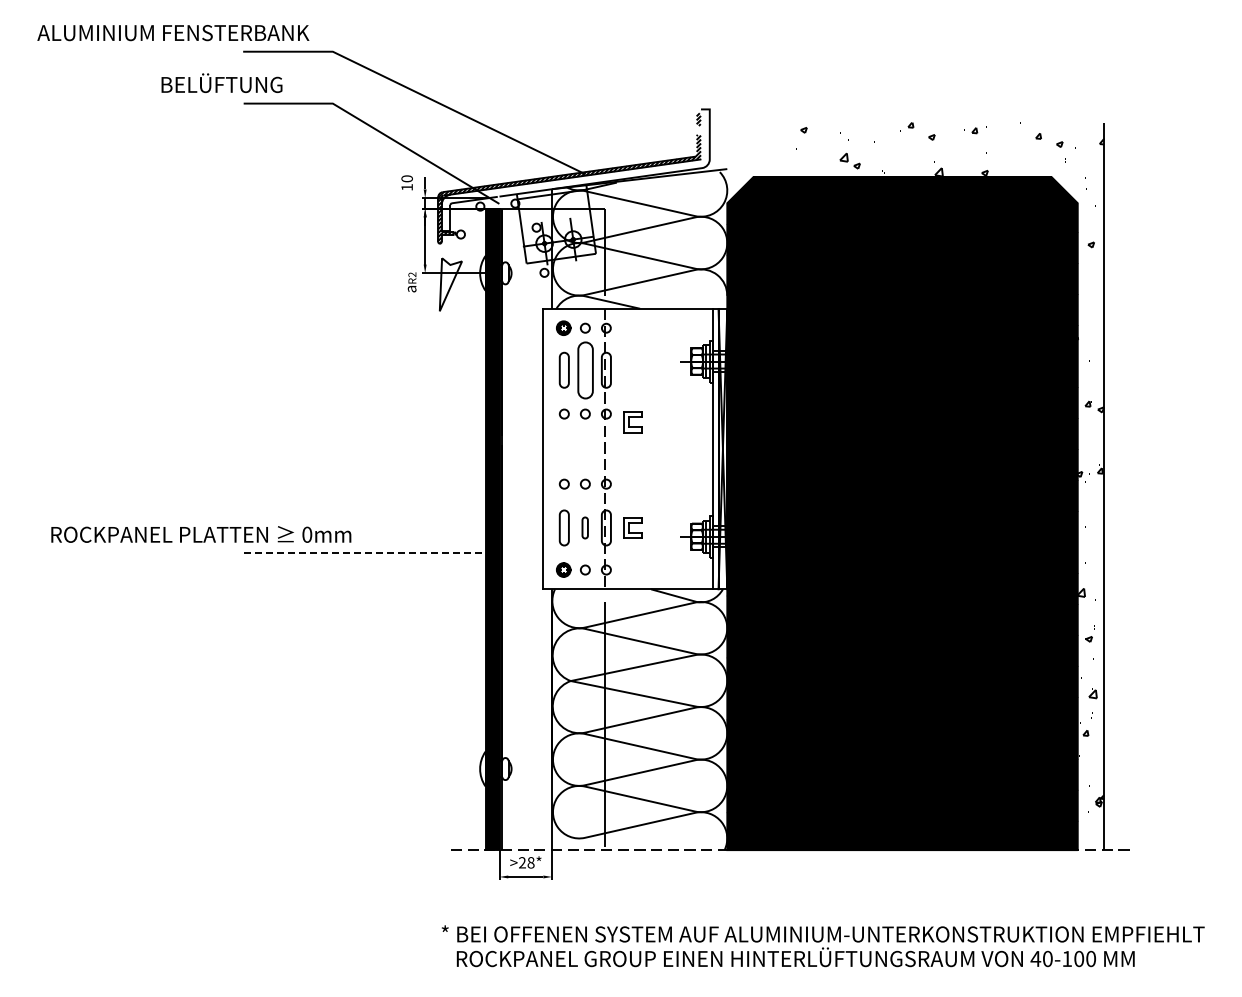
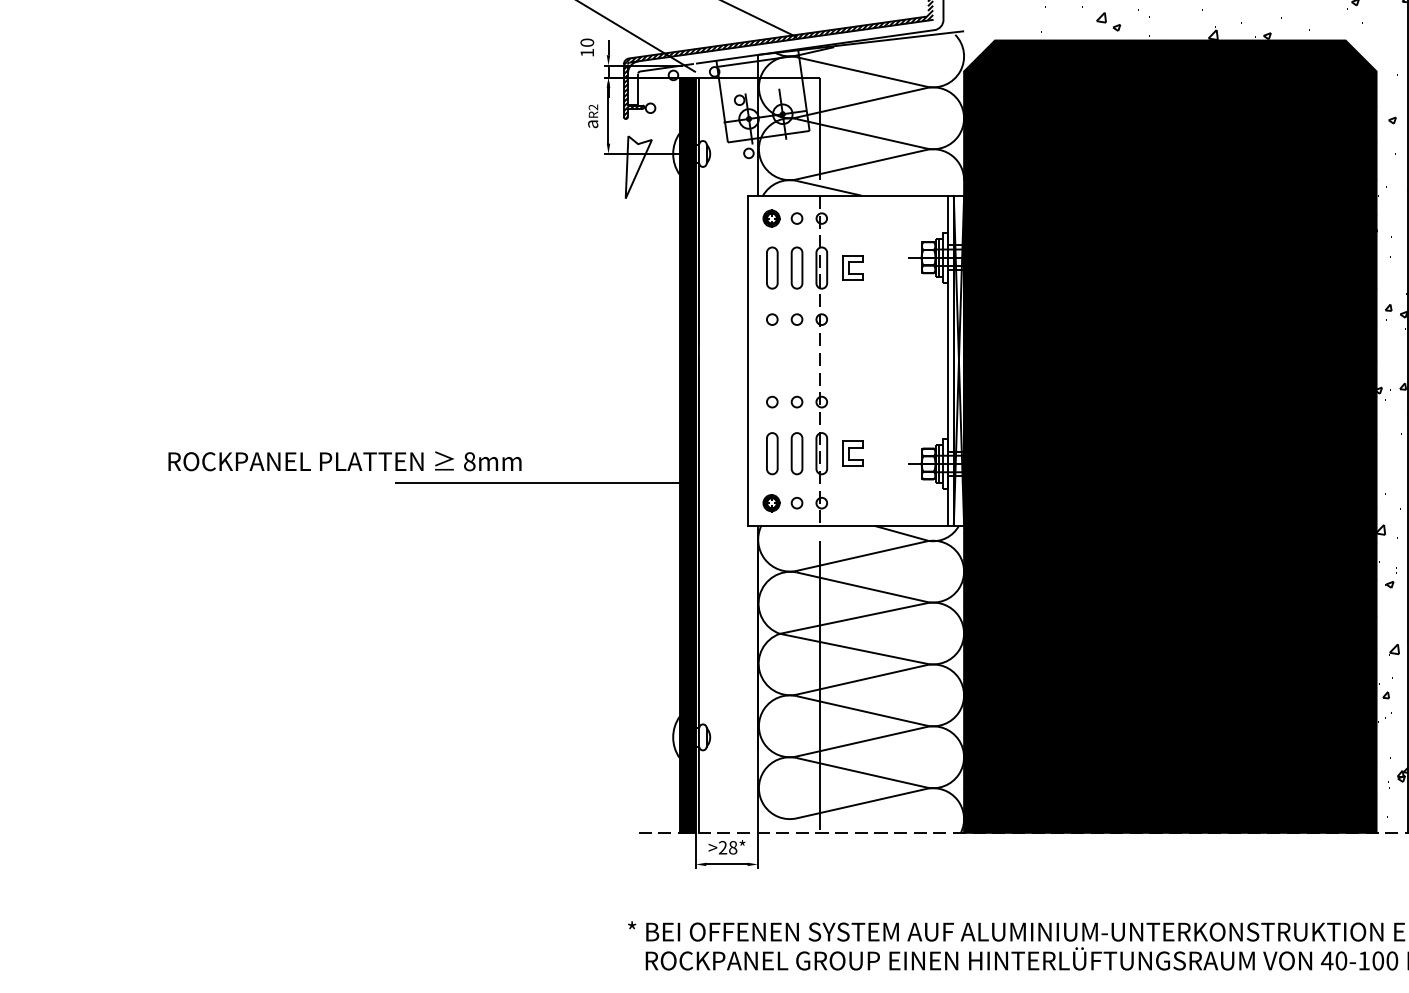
text: (411, 282) -> (592, 116), moved
part: (584, 369) -> (796, 267), size x0.62
part: (632, 422) -> (852, 268), moved
part: (584, 527) -> (796, 453), size x1.67
text: (307, 534) -> (469, 461), 0mm -> 8mm
line: (365, 553) -> (538, 483), dashed -> solid

